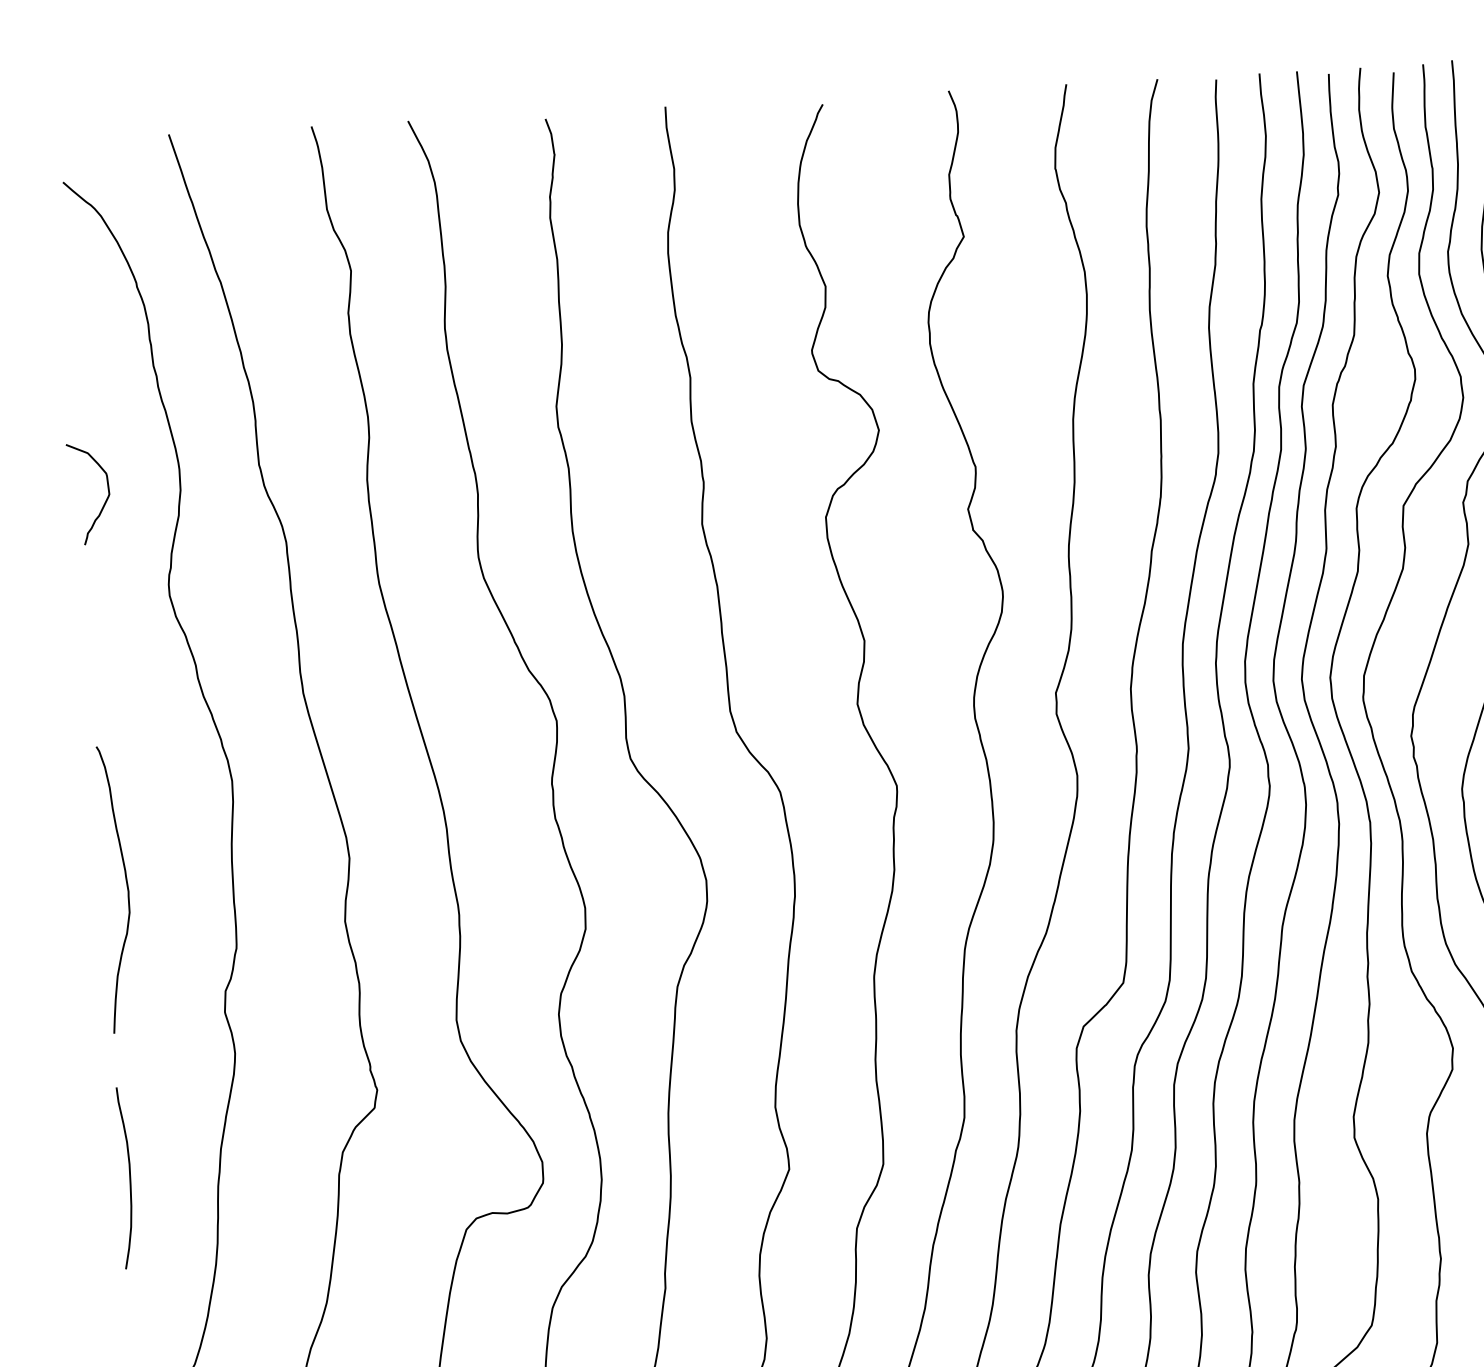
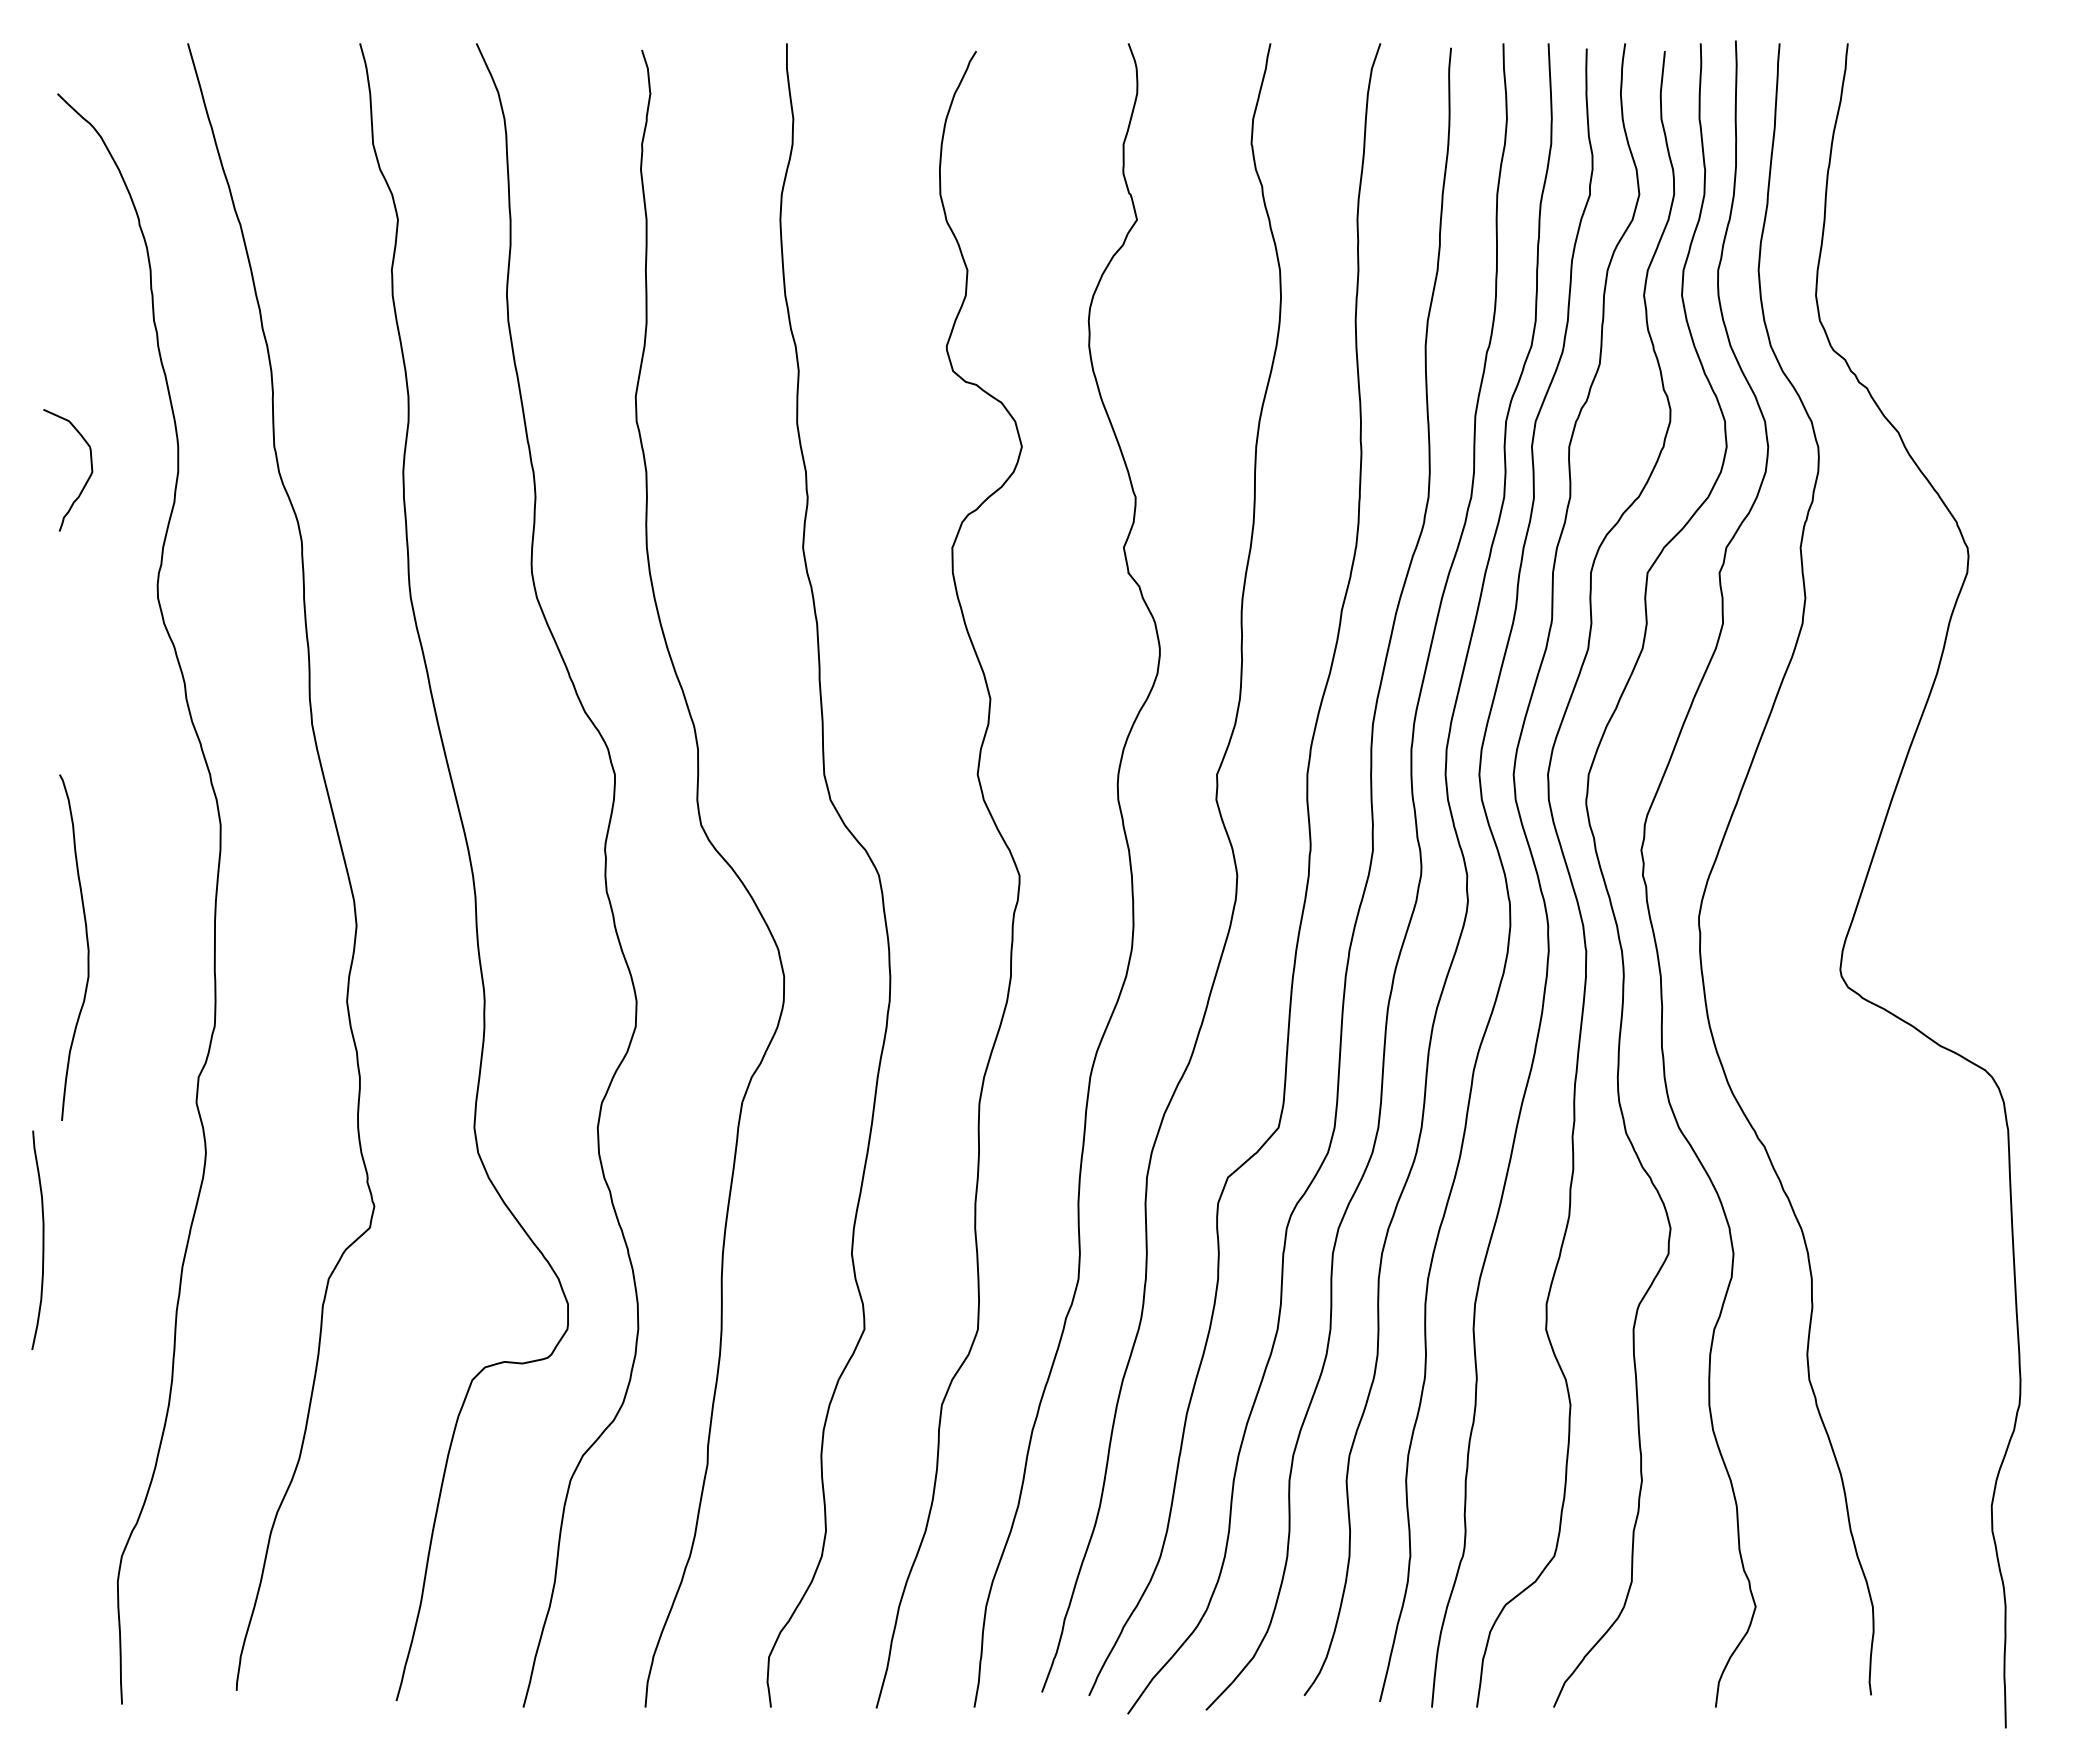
curve: (129, 1177) -> (42, 1239), moved

